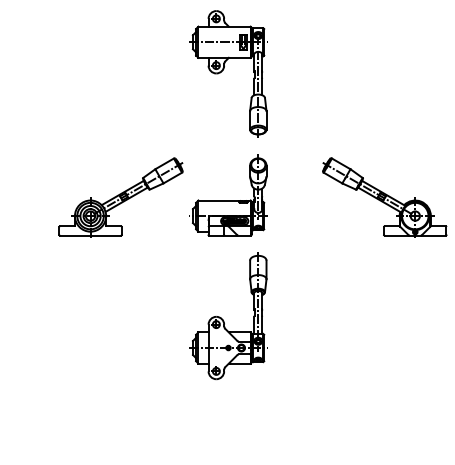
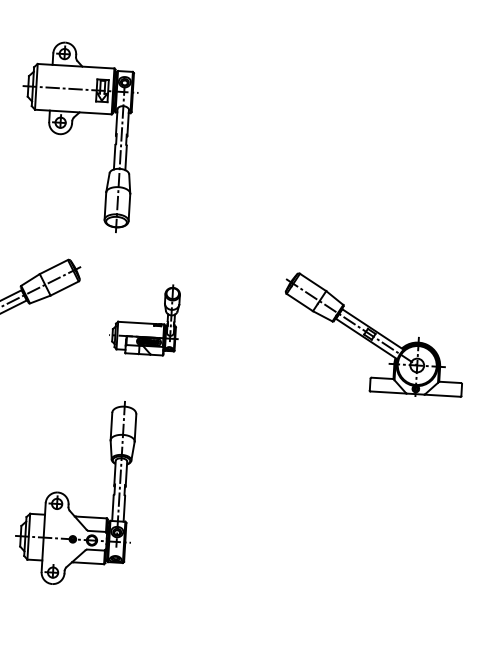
part: (228, 73) -> (77, 135), moved
part: (228, 195) -> (144, 318), size x0.6
part: (228, 316) -> (75, 493), moved

